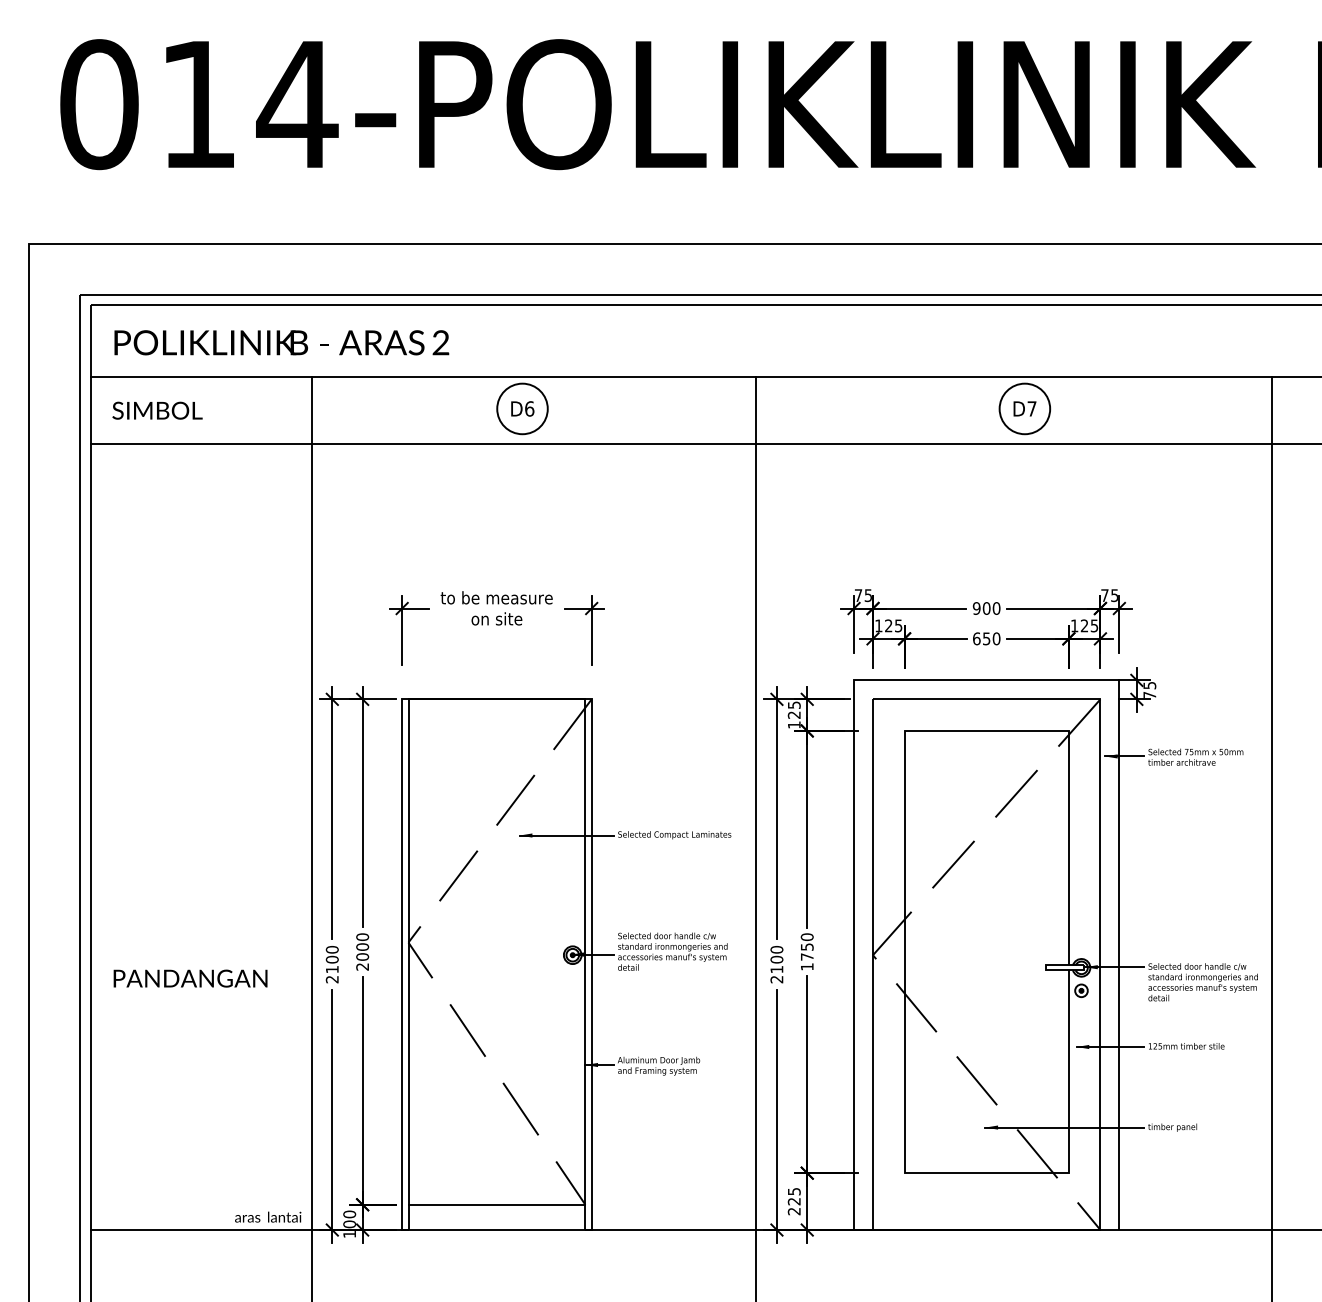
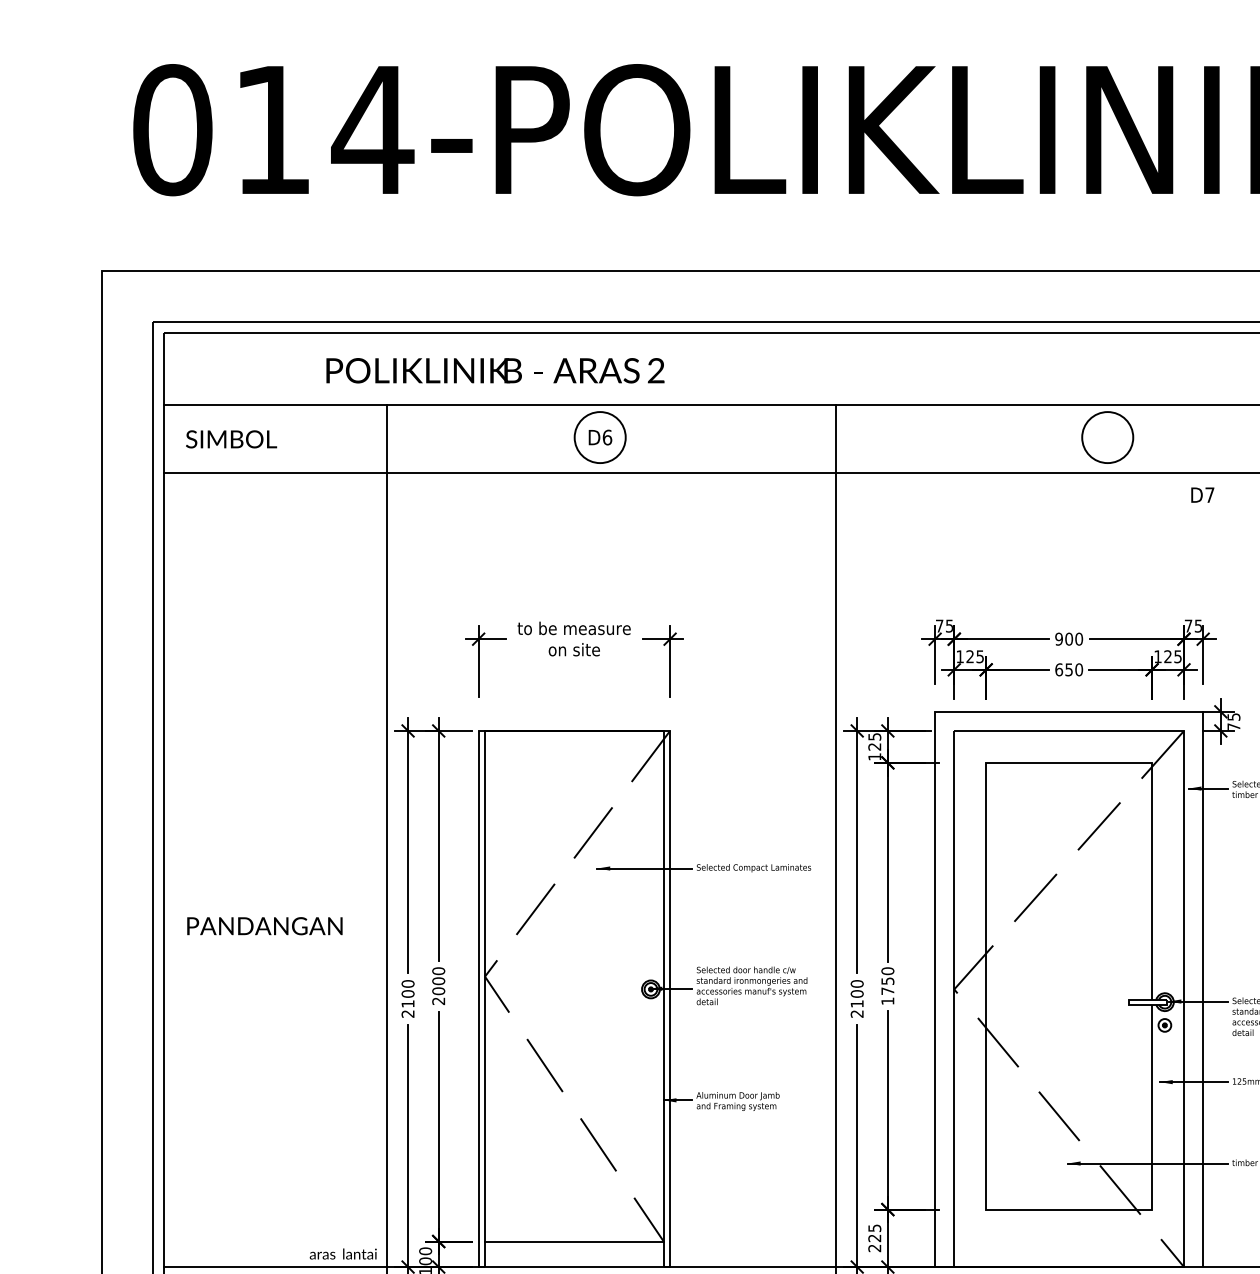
text: (281, 342) -> (495, 370), moved
text: (1024, 408) -> (1202, 494), moved
text: (190, 978) -> (264, 926), moved

